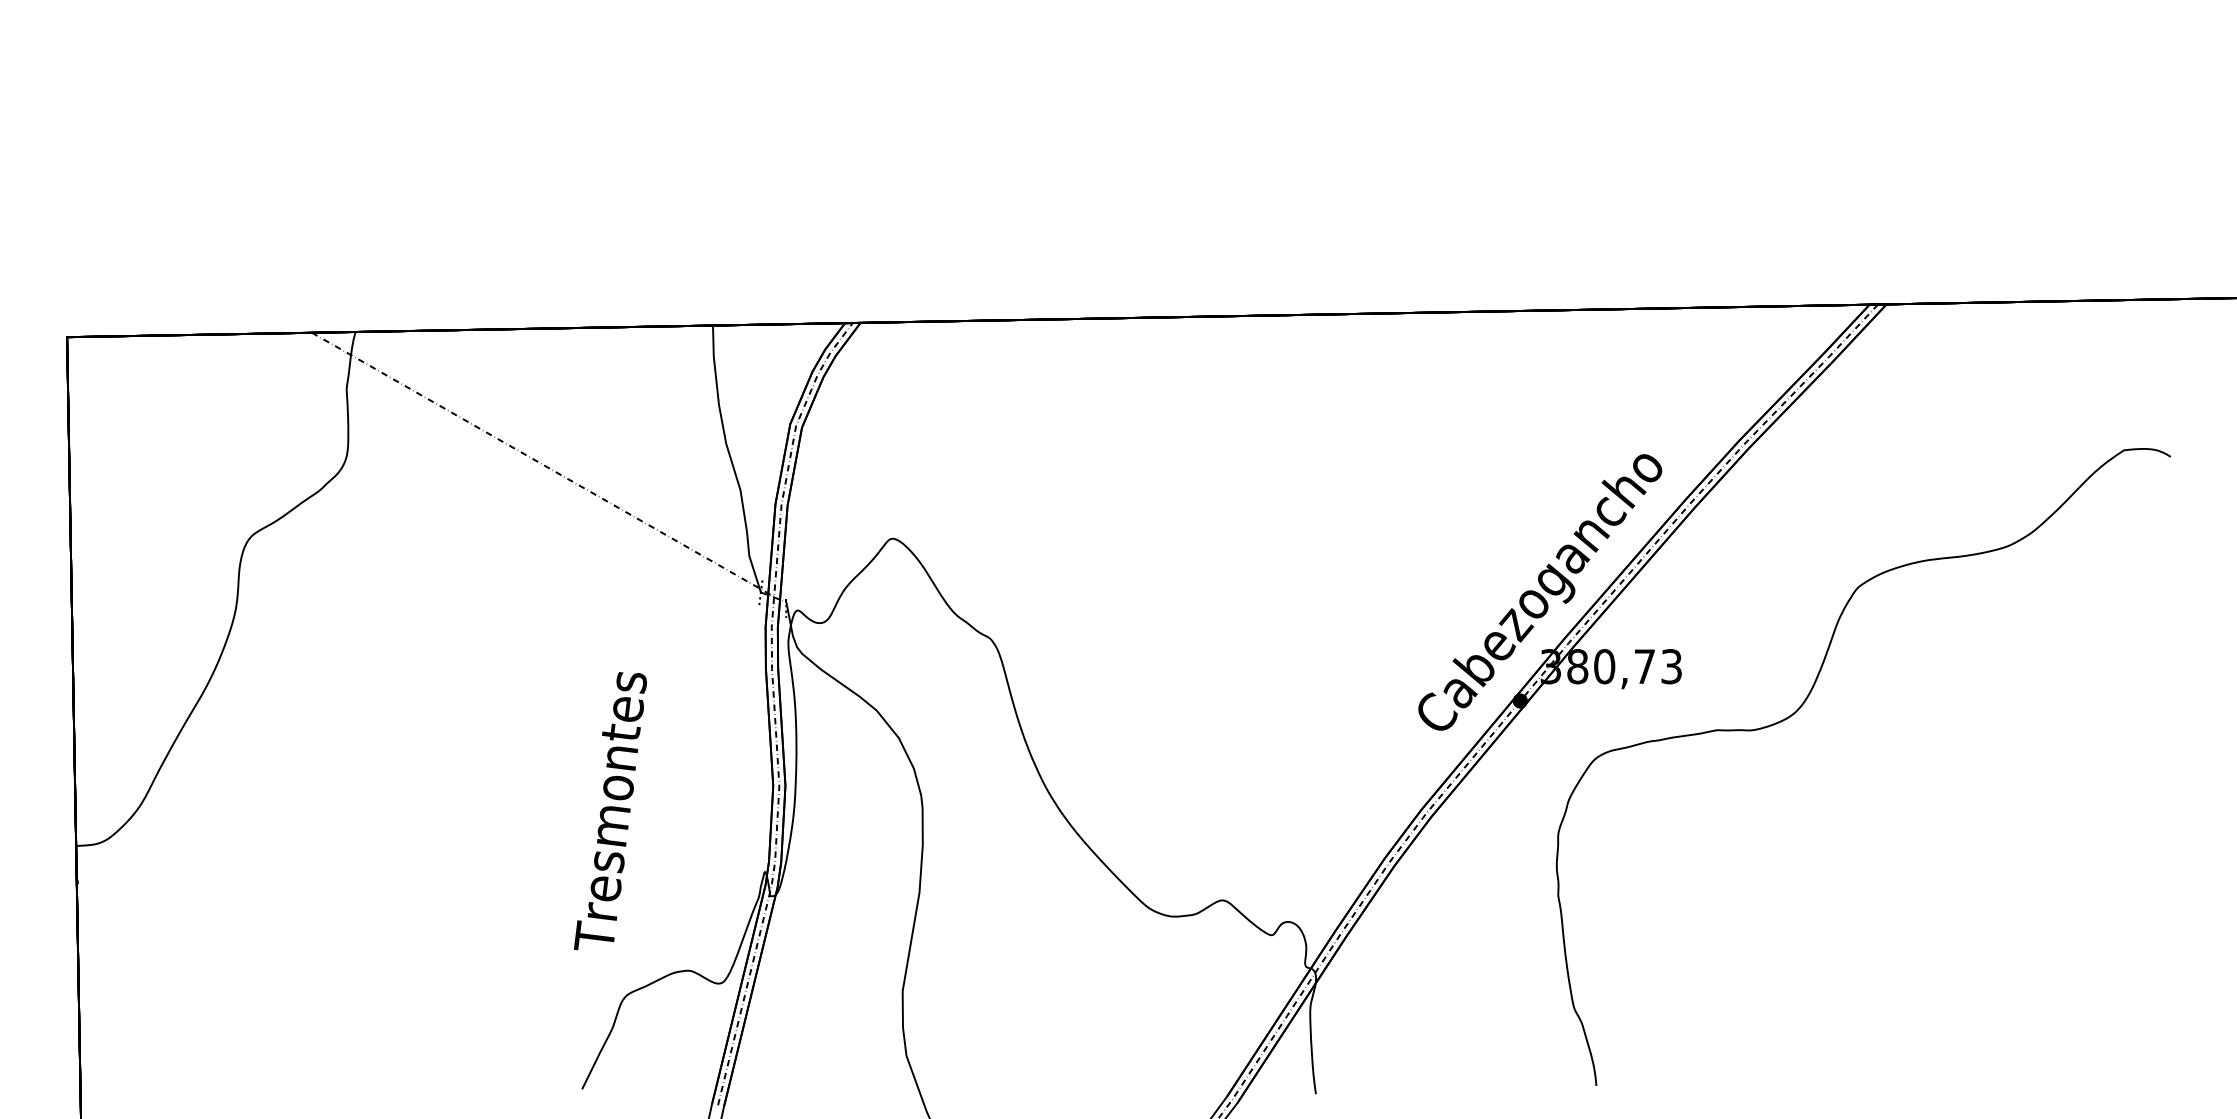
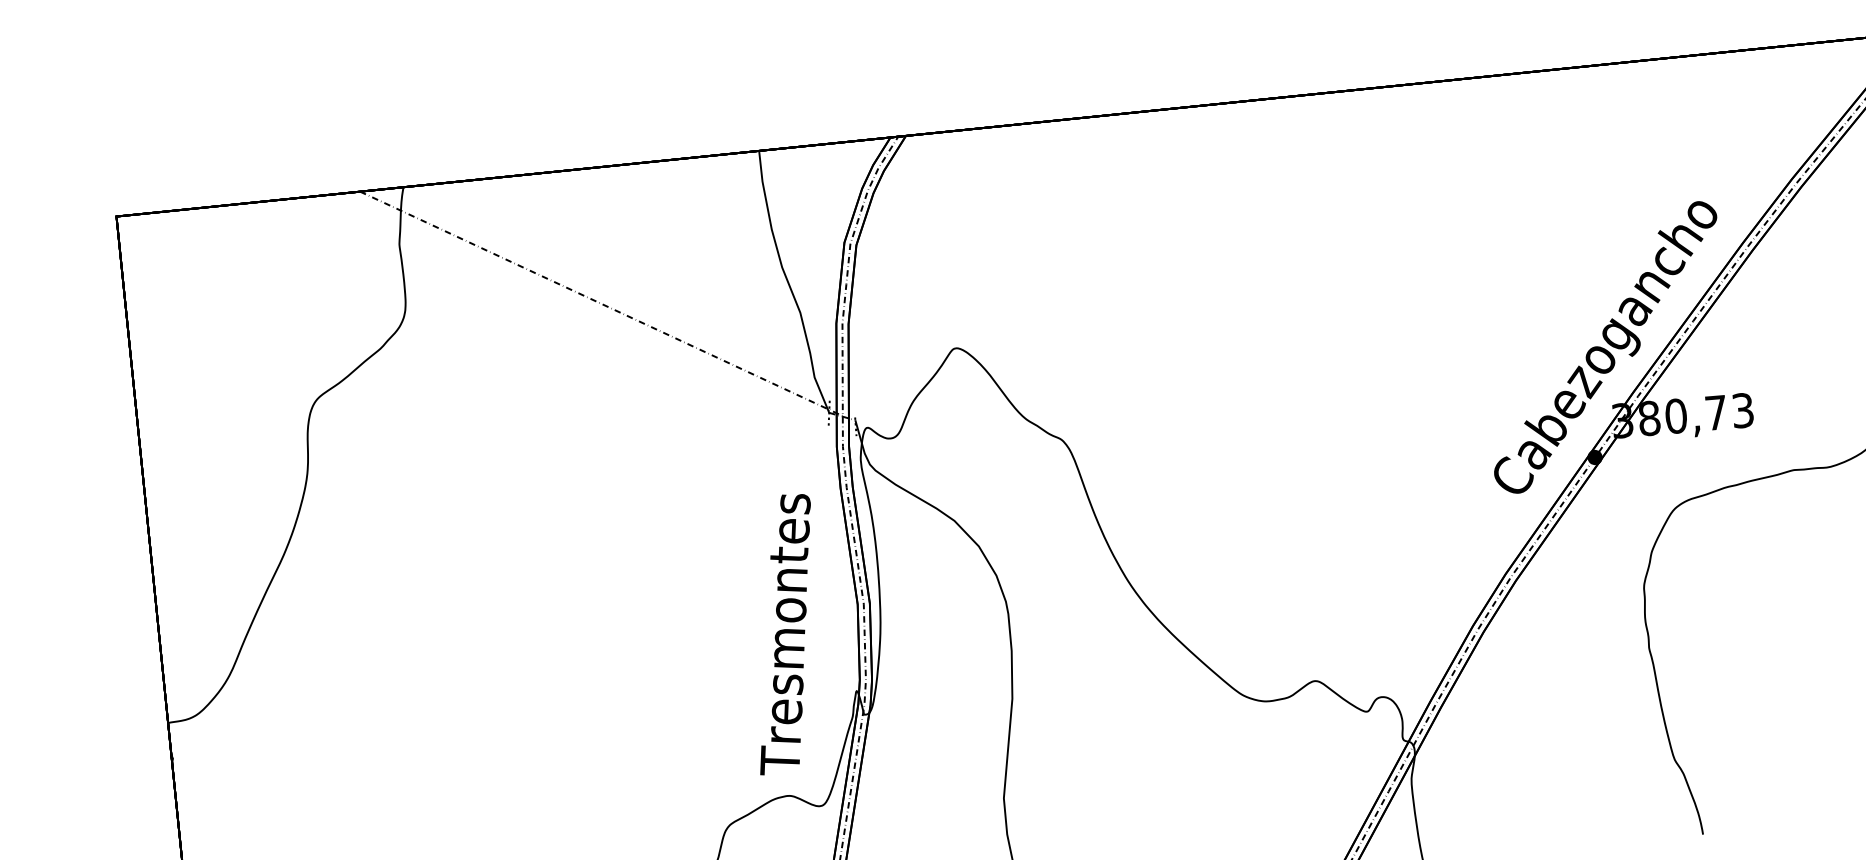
text: (609, 811) -> (784, 634), moved

